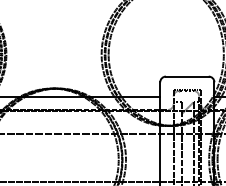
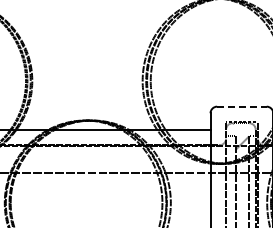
line: (186, 76) -> (241, 106), solid -> dashed

